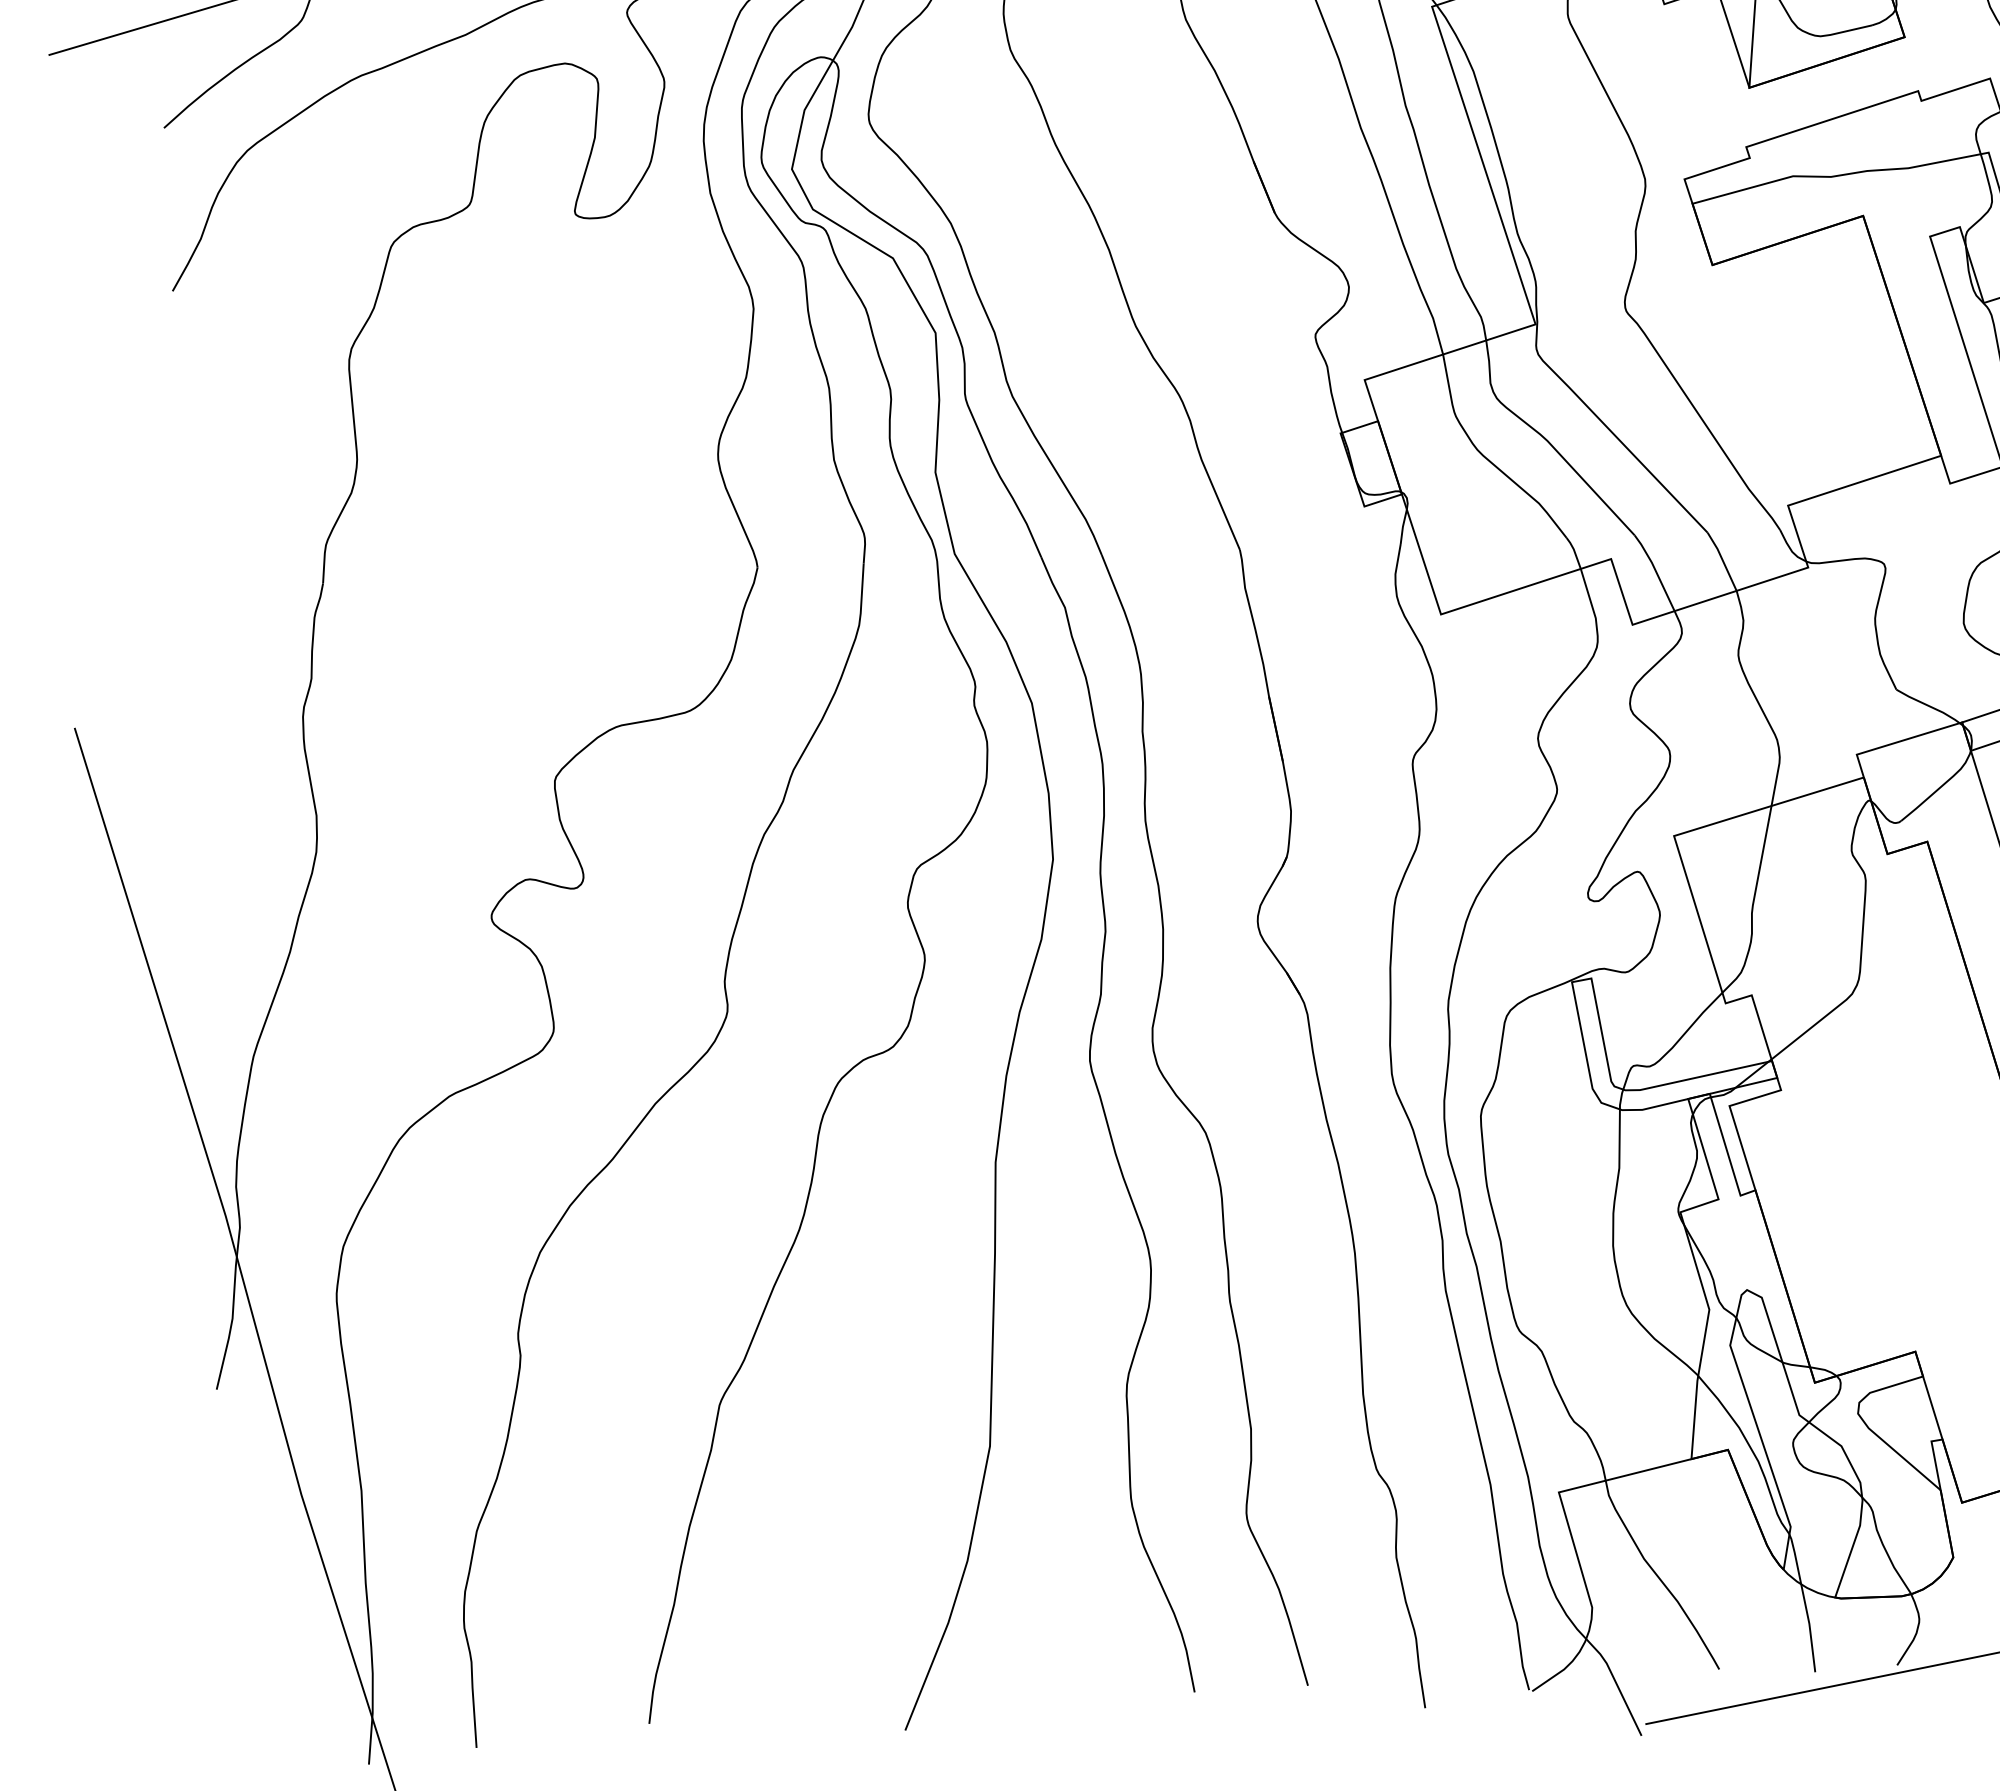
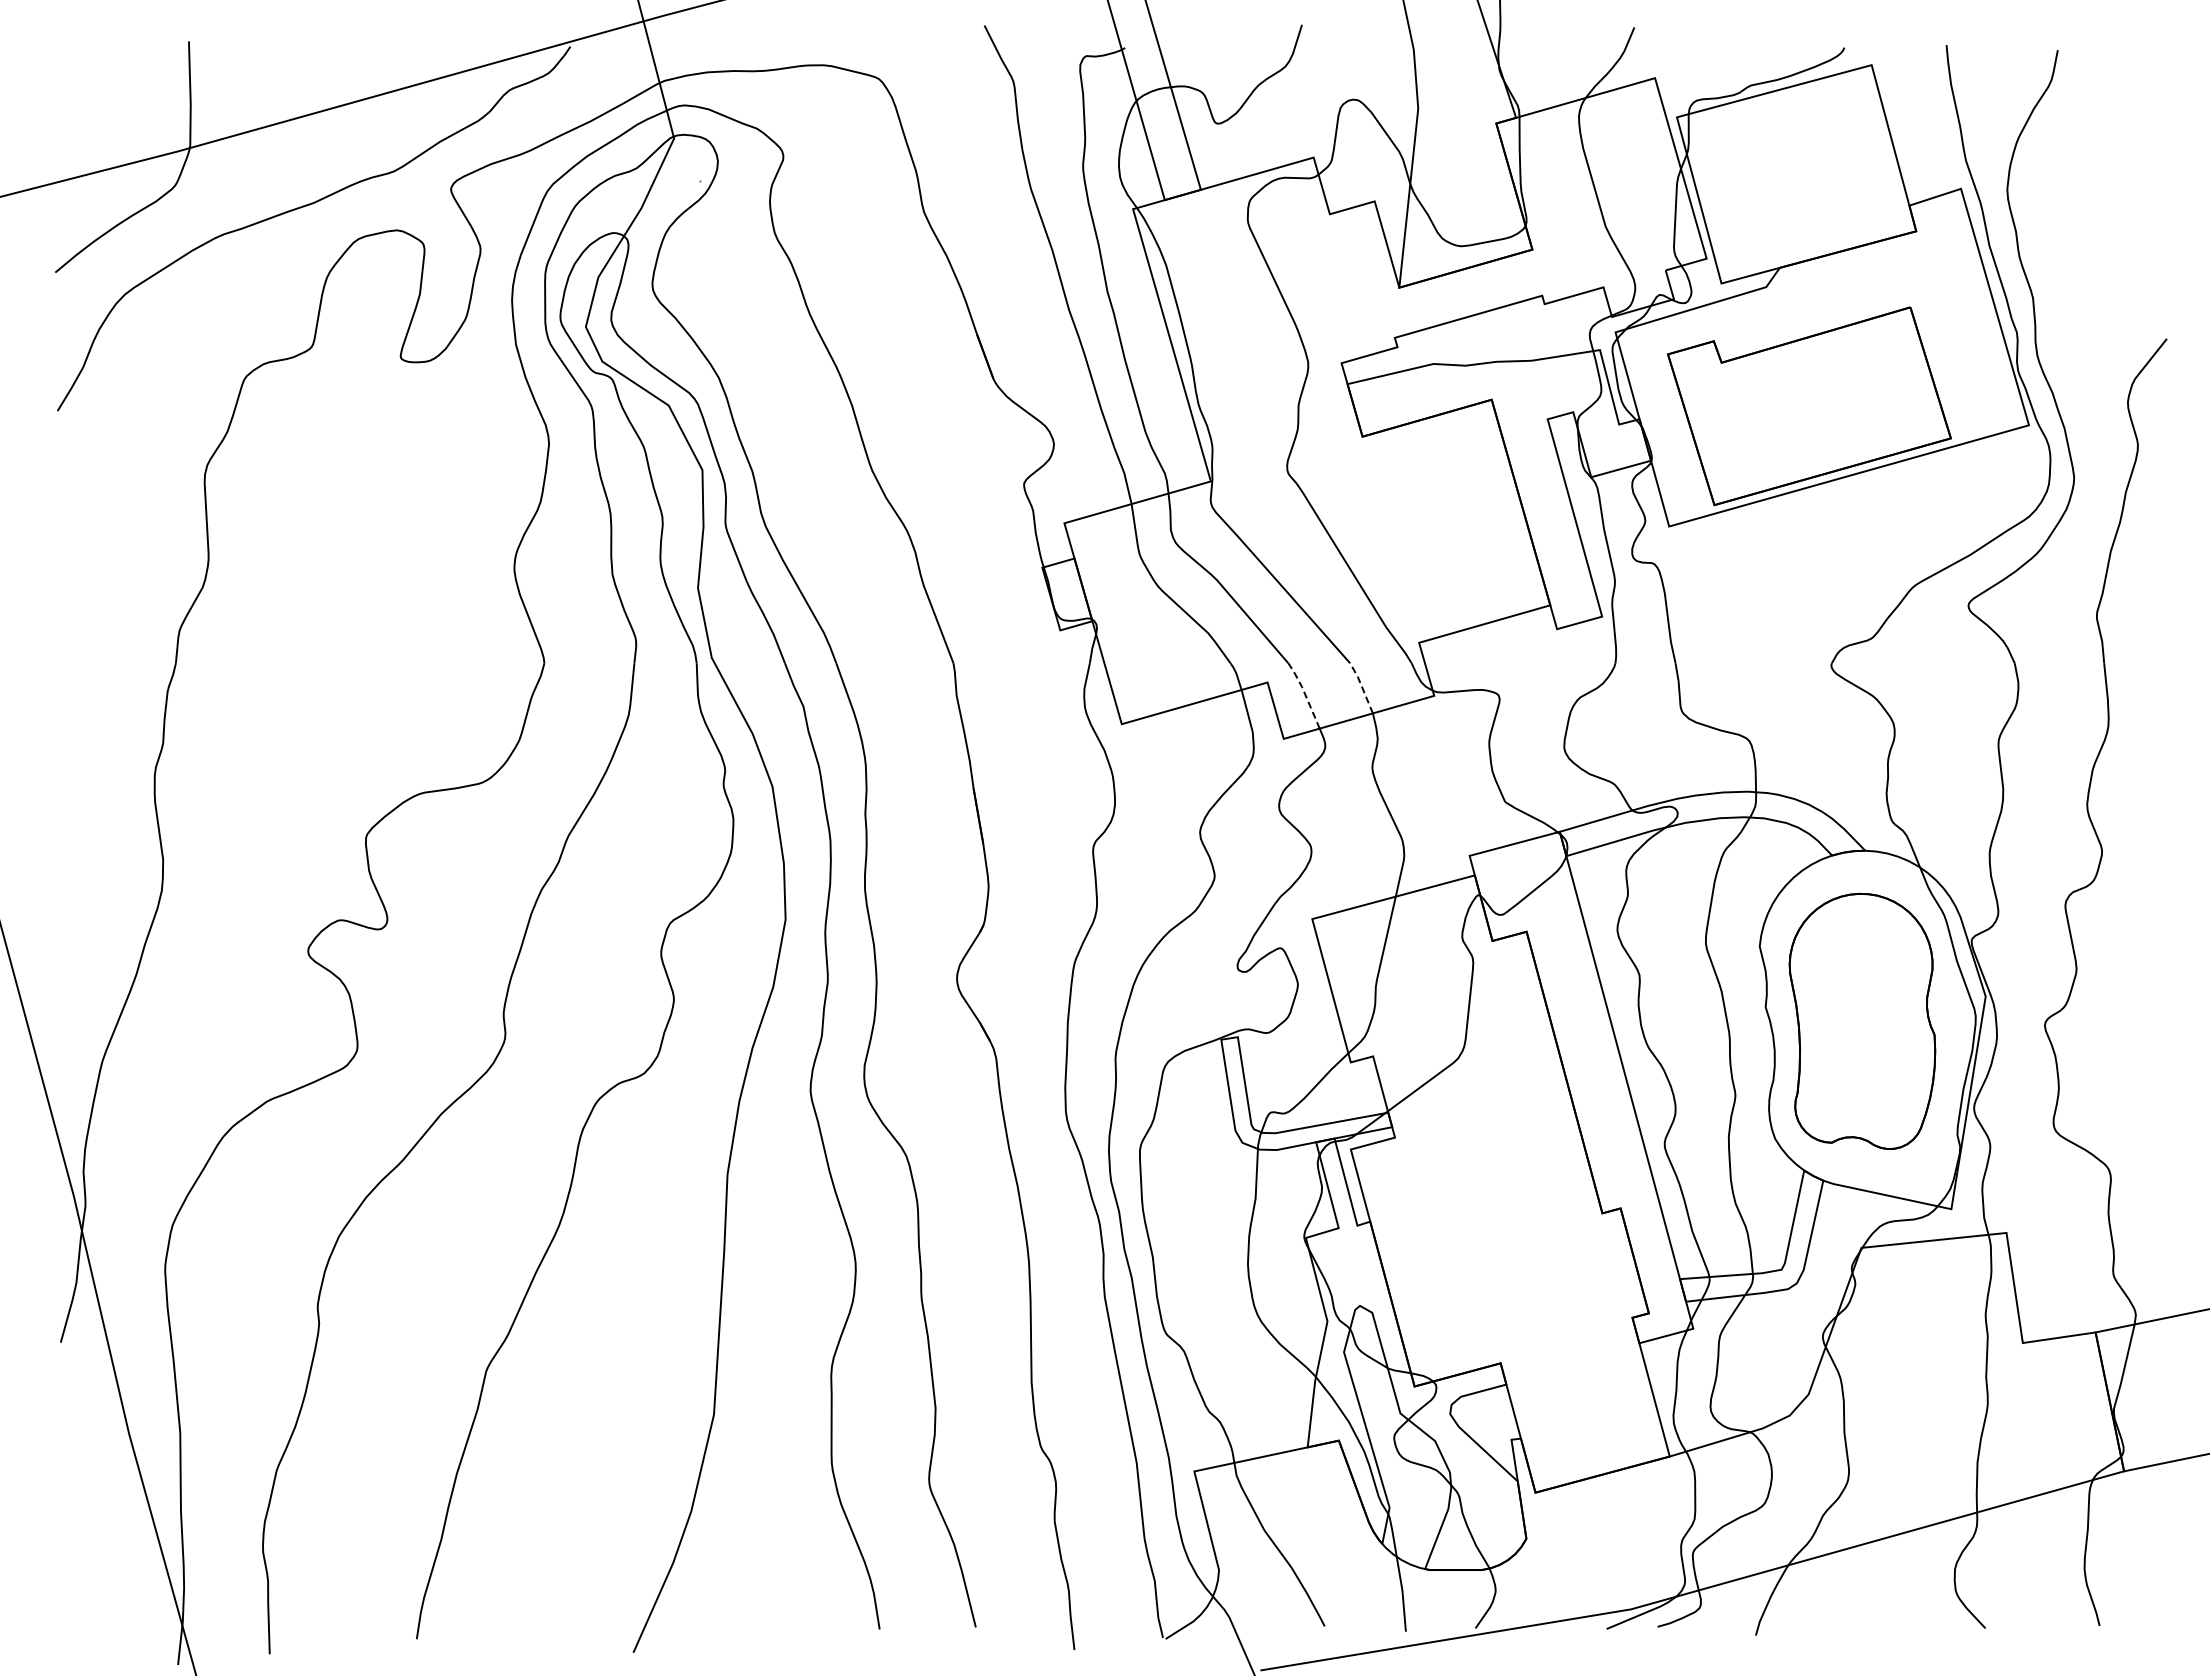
line: (1723, 560) -> (1362, 687), solid -> dashed
line: (1655, 570) -> (1304, 693), solid -> dashed

